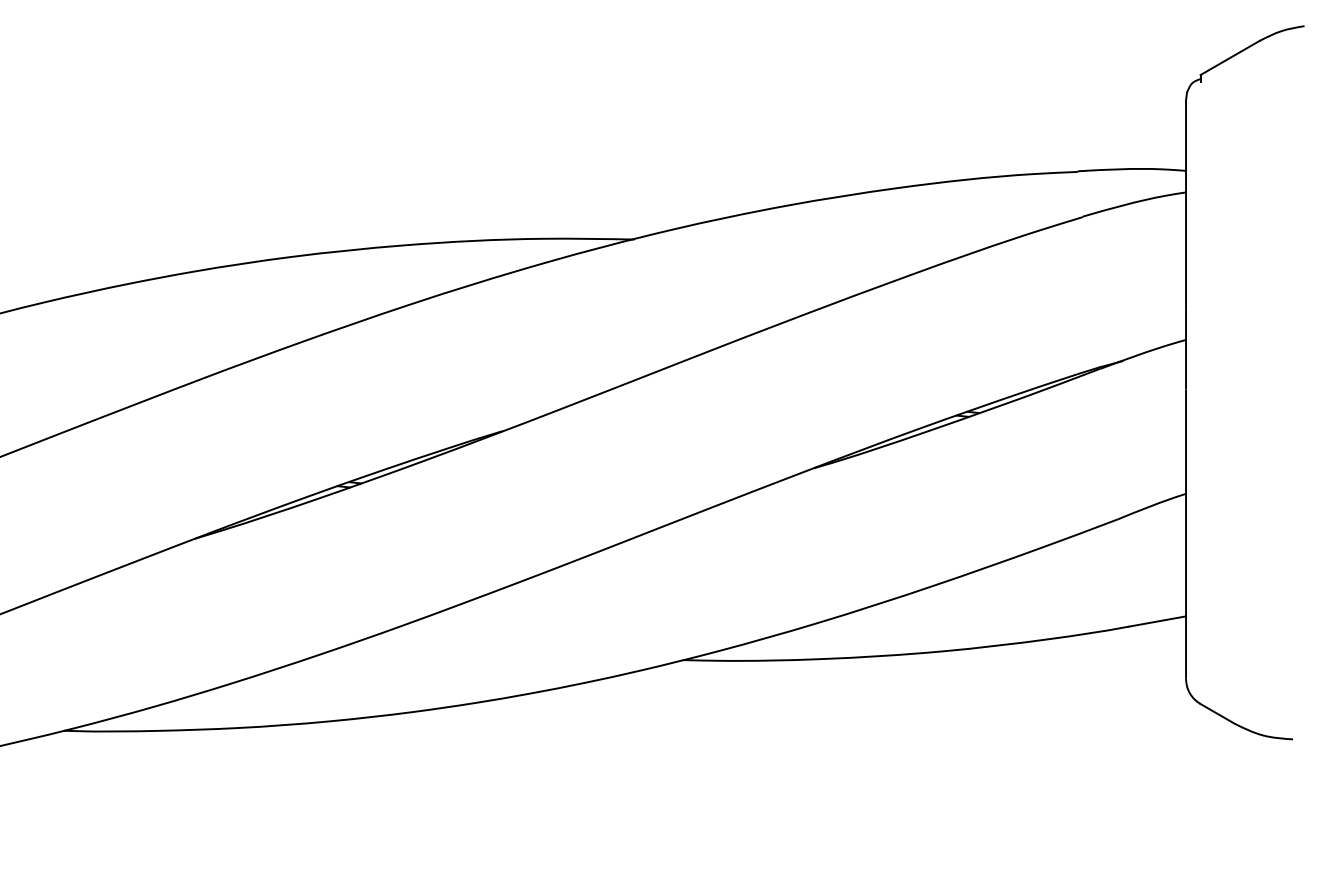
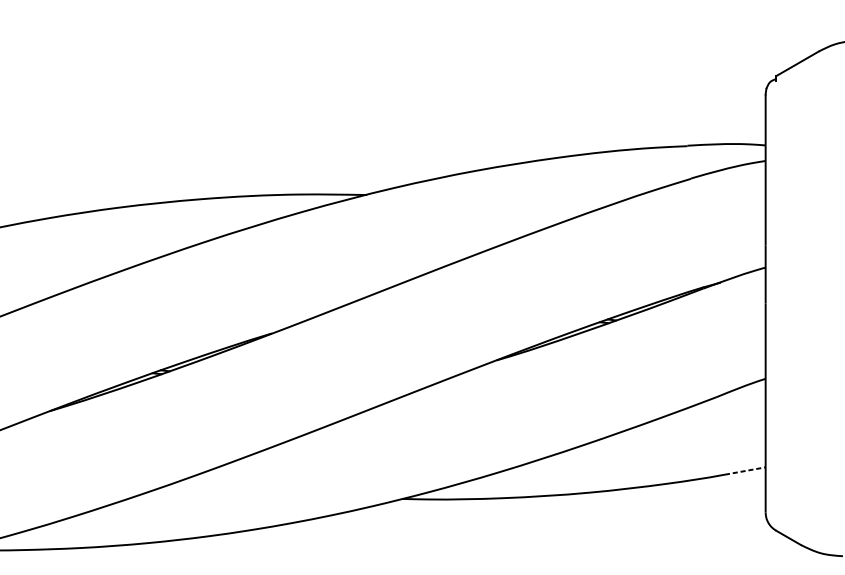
line: (1157, 621) -> (745, 471), solid -> dashed

